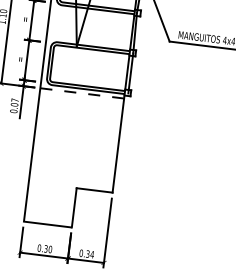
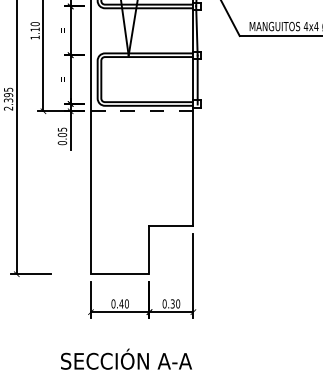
text: (15, 100) -> (62, 129), 0.07 -> 0.05
text: (46, 248) -> (121, 303), 0.30 -> 0.40
text: (91, 254) -> (177, 303), 0.34 -> 0.30

